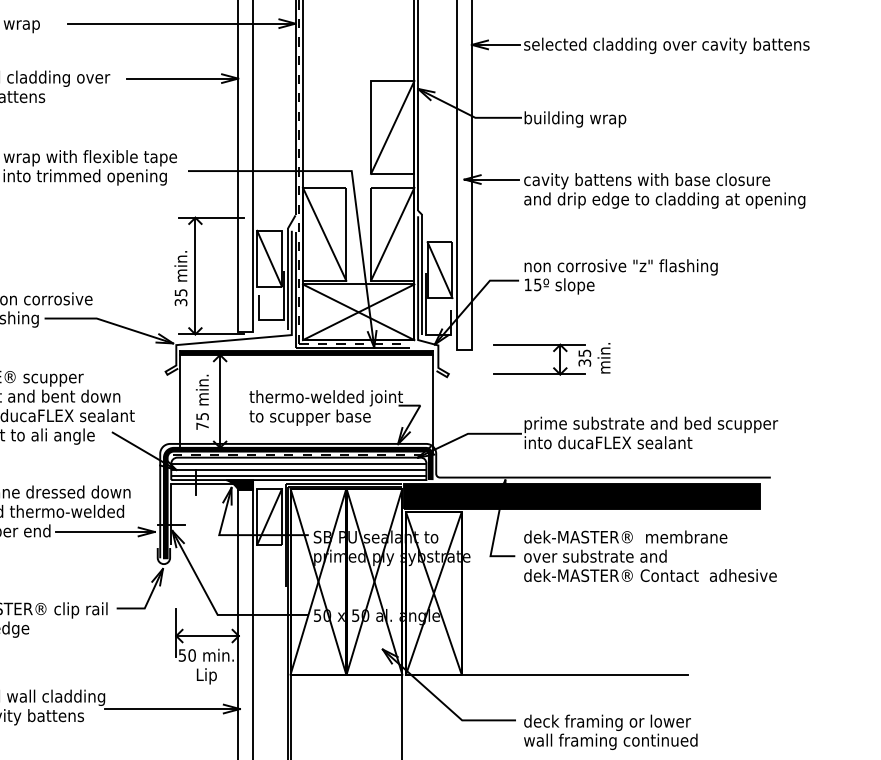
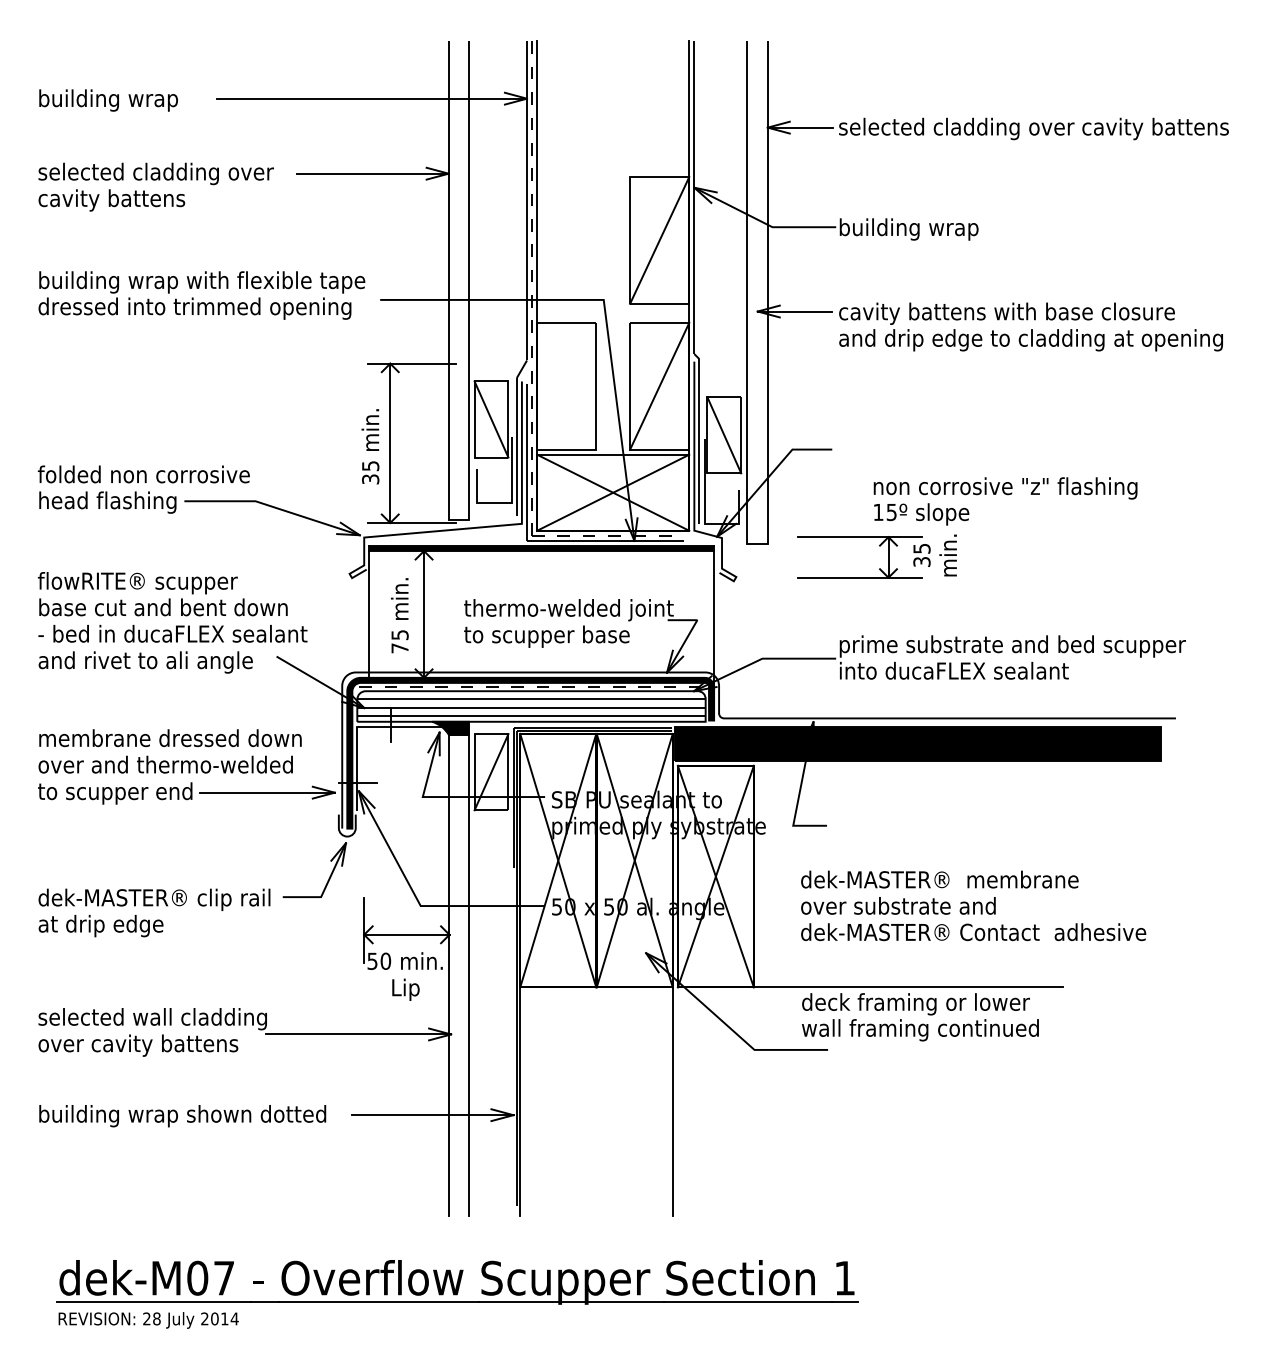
line: (324, 233) -> (566, 385), removed
text: (621, 276) -> (1005, 501), moved
text: (650, 556) -> (973, 905), moved
text: (610, 732) -> (920, 1017), moved

